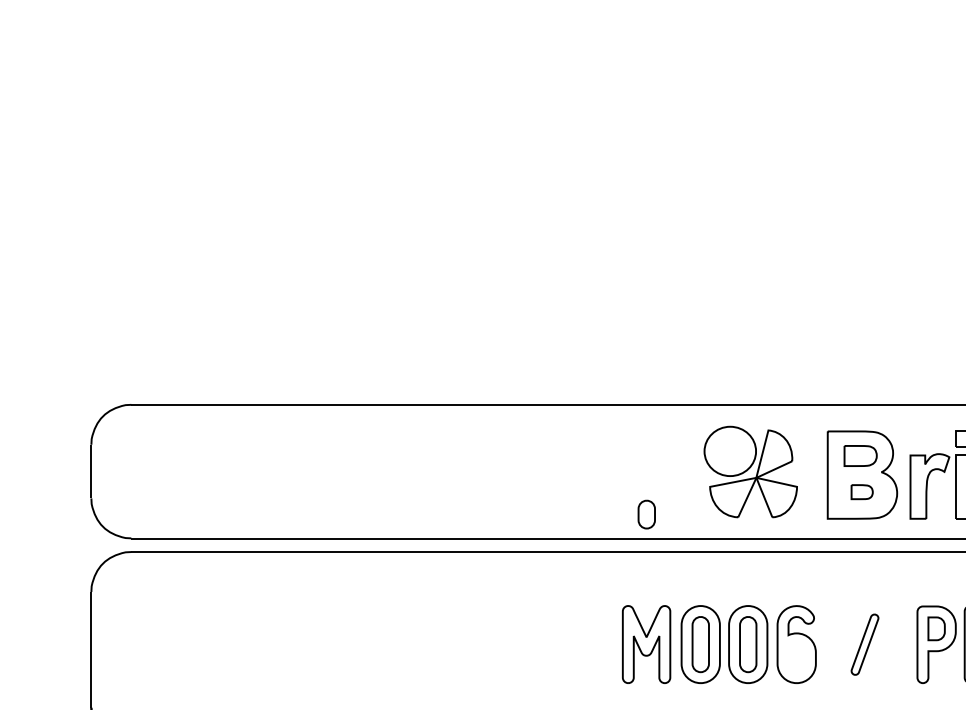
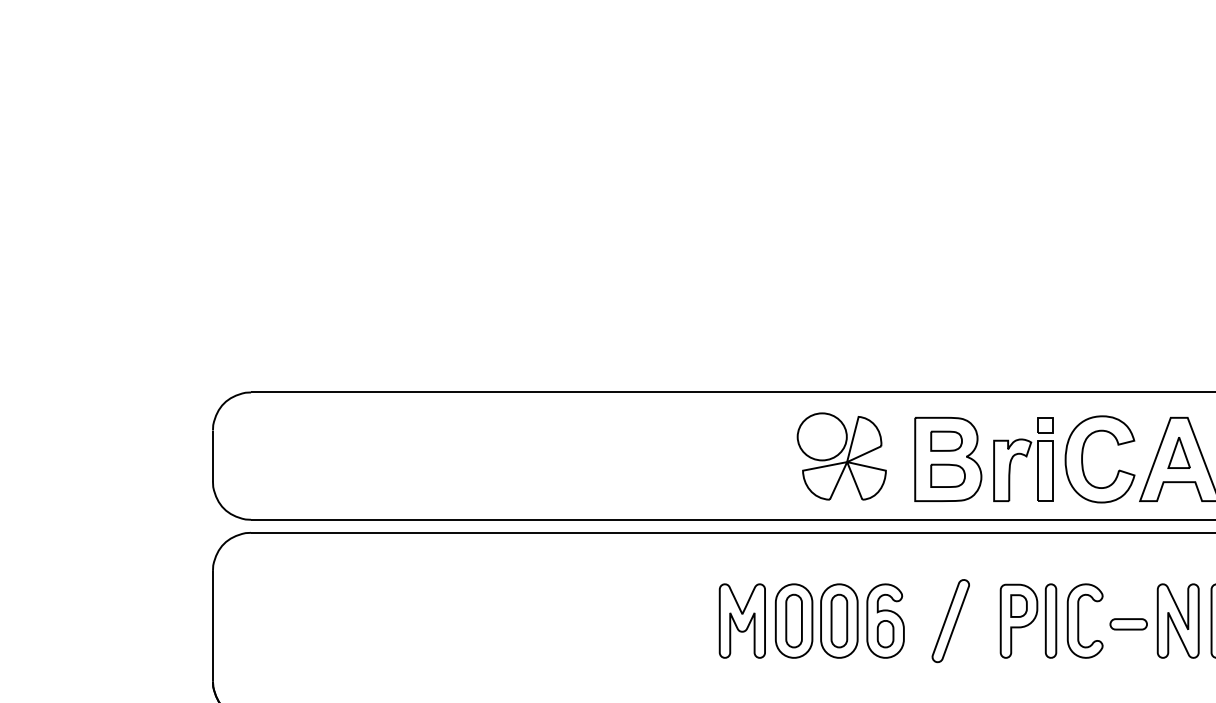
part: (861, 491) -> (947, 475), size x1.67
part: (646, 514) -> (885, 634), moved
part: (864, 645) -> (950, 621), size x1.43

